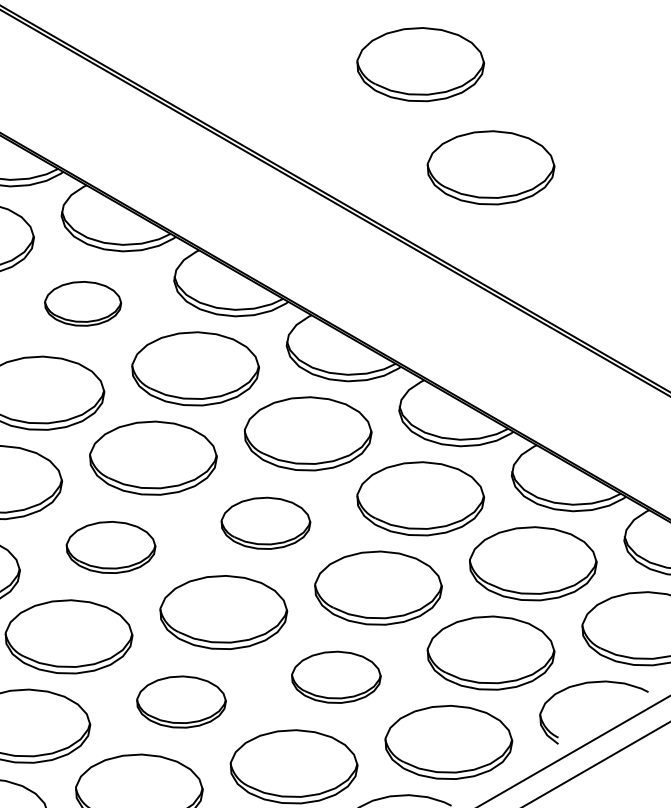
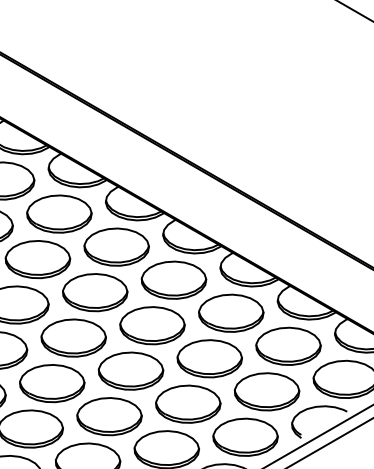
part: (421, 63) -> (231, 91), removed
part: (491, 167) -> (267, 144), removed
part: (83, 302) -> (59, 213), size x1.67
part: (265, 522) -> (152, 325), size x1.43
part: (110, 546) -> (73, 337), size x1.43
part: (336, 676) -> (188, 403), size x1.43
part: (181, 701) -> (109, 416), size x1.43

